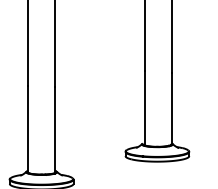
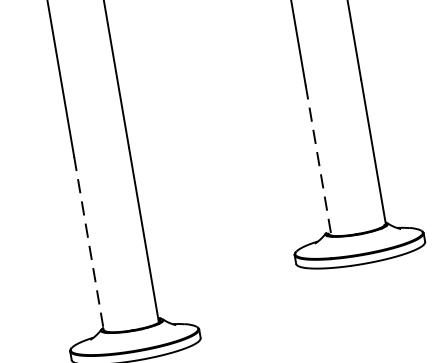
line: (144, 109) -> (318, 163), solid -> dashed
line: (27, 130) -> (89, 245), solid -> dashed

